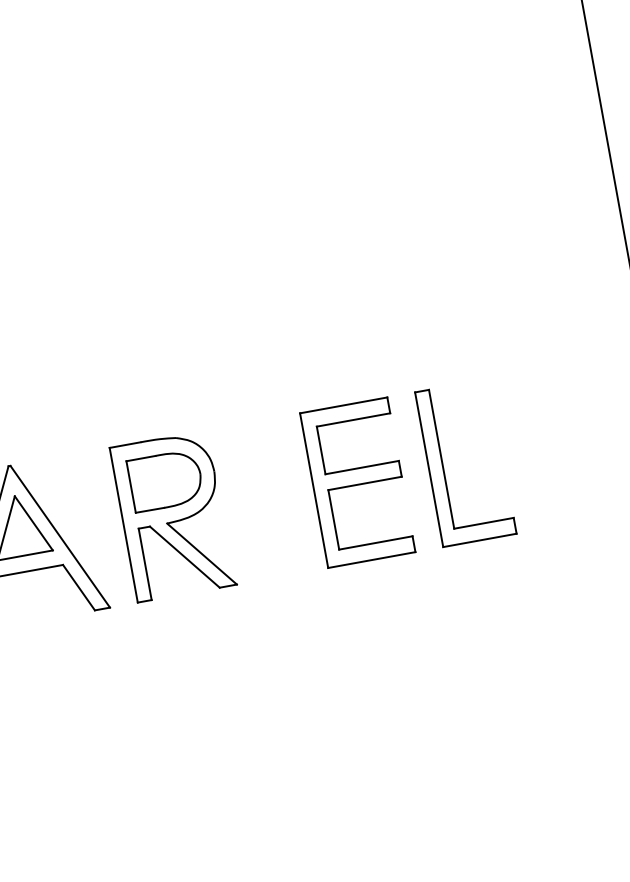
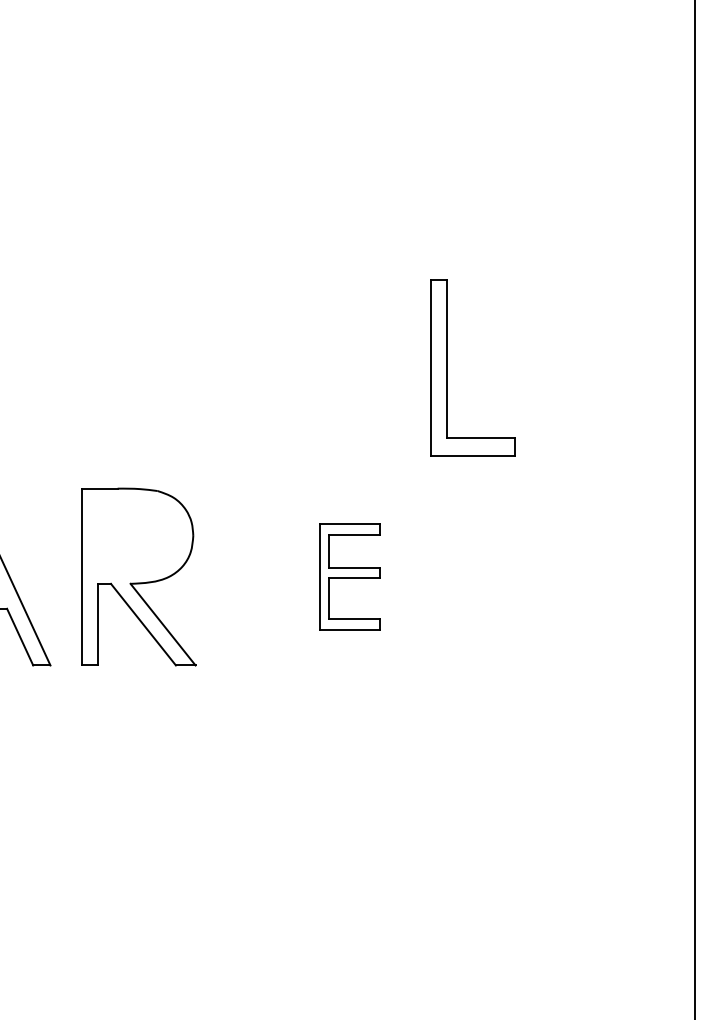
part: (443, 466) -> (447, 367), moved
part: (165, 480) -> (137, 535), removed
part: (357, 482) -> (349, 576), size x0.6

